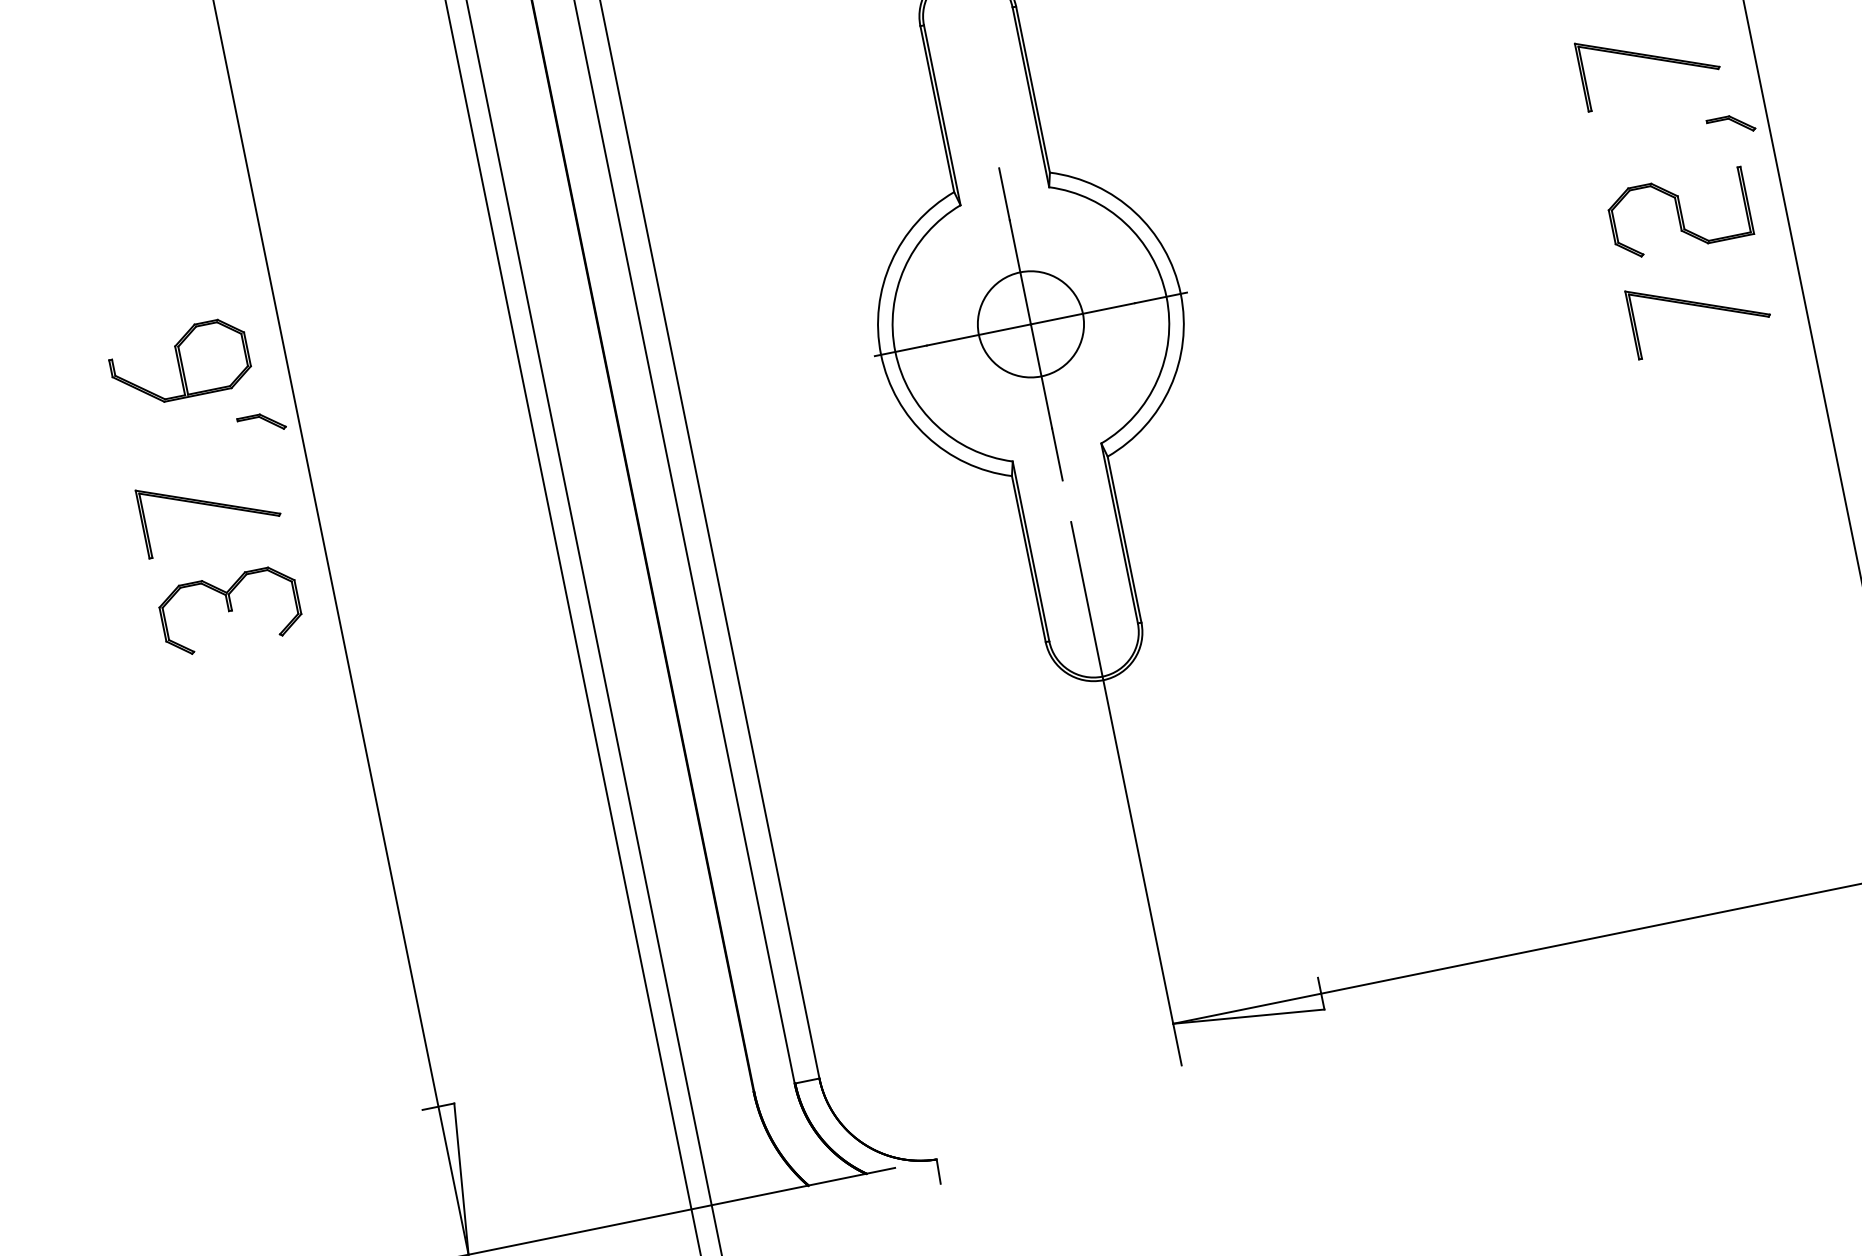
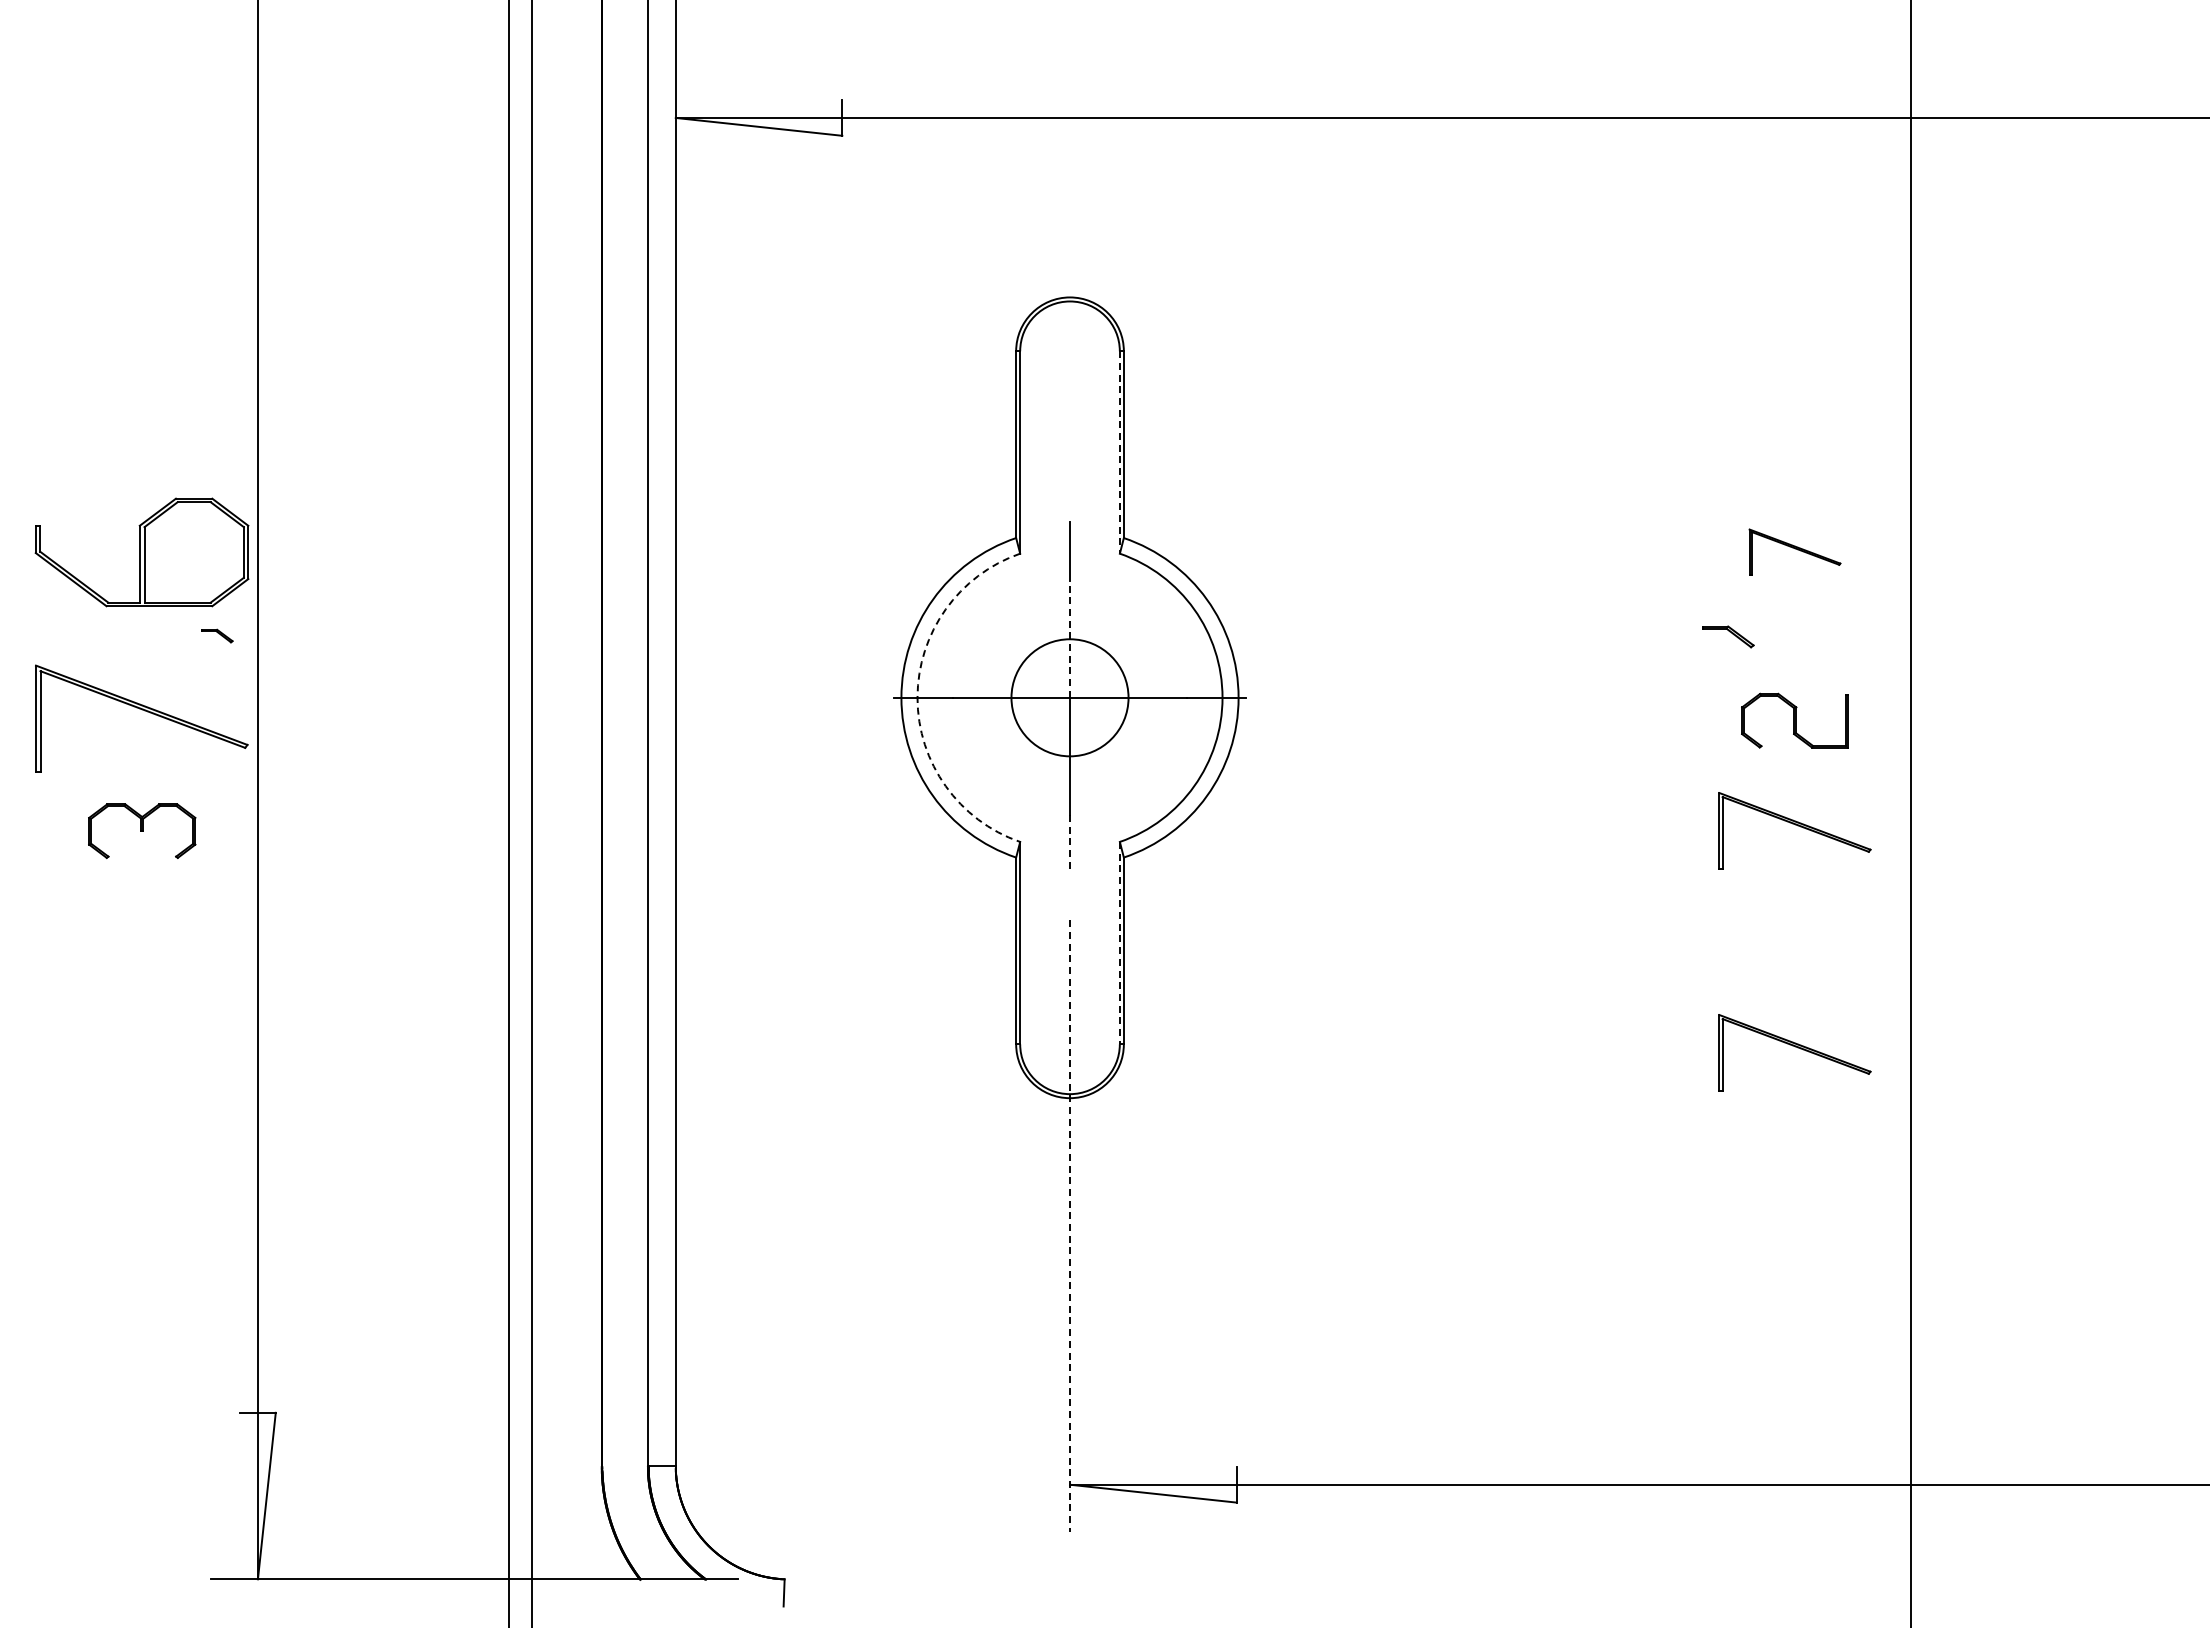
part: (1648, 64) -> (1794, 552), size x0.6
line: (1030, 97) -> (1119, 452), solid -> dashed
part: (1731, 125) -> (1728, 636), moved
part: (1678, 213) -> (1794, 720), size x0.7
line: (1020, 272) -> (1070, 639), solid -> dashed
arc: (895, 351) -> (917, 697), solid -> dashed
part: (180, 362) -> (142, 552), size x1.4
part: (261, 423) -> (217, 635), size x0.6
line: (1057, 454) -> (1070, 844), solid -> dashed
part: (1738, 508) -> (1794, 1052), added
part: (209, 510) -> (141, 718), size x1.4
line: (1119, 533) -> (1119, 943), solid -> dashed
part: (230, 610) -> (142, 830), size x0.7
line: (1126, 793) -> (1070, 1225), solid -> dashed

